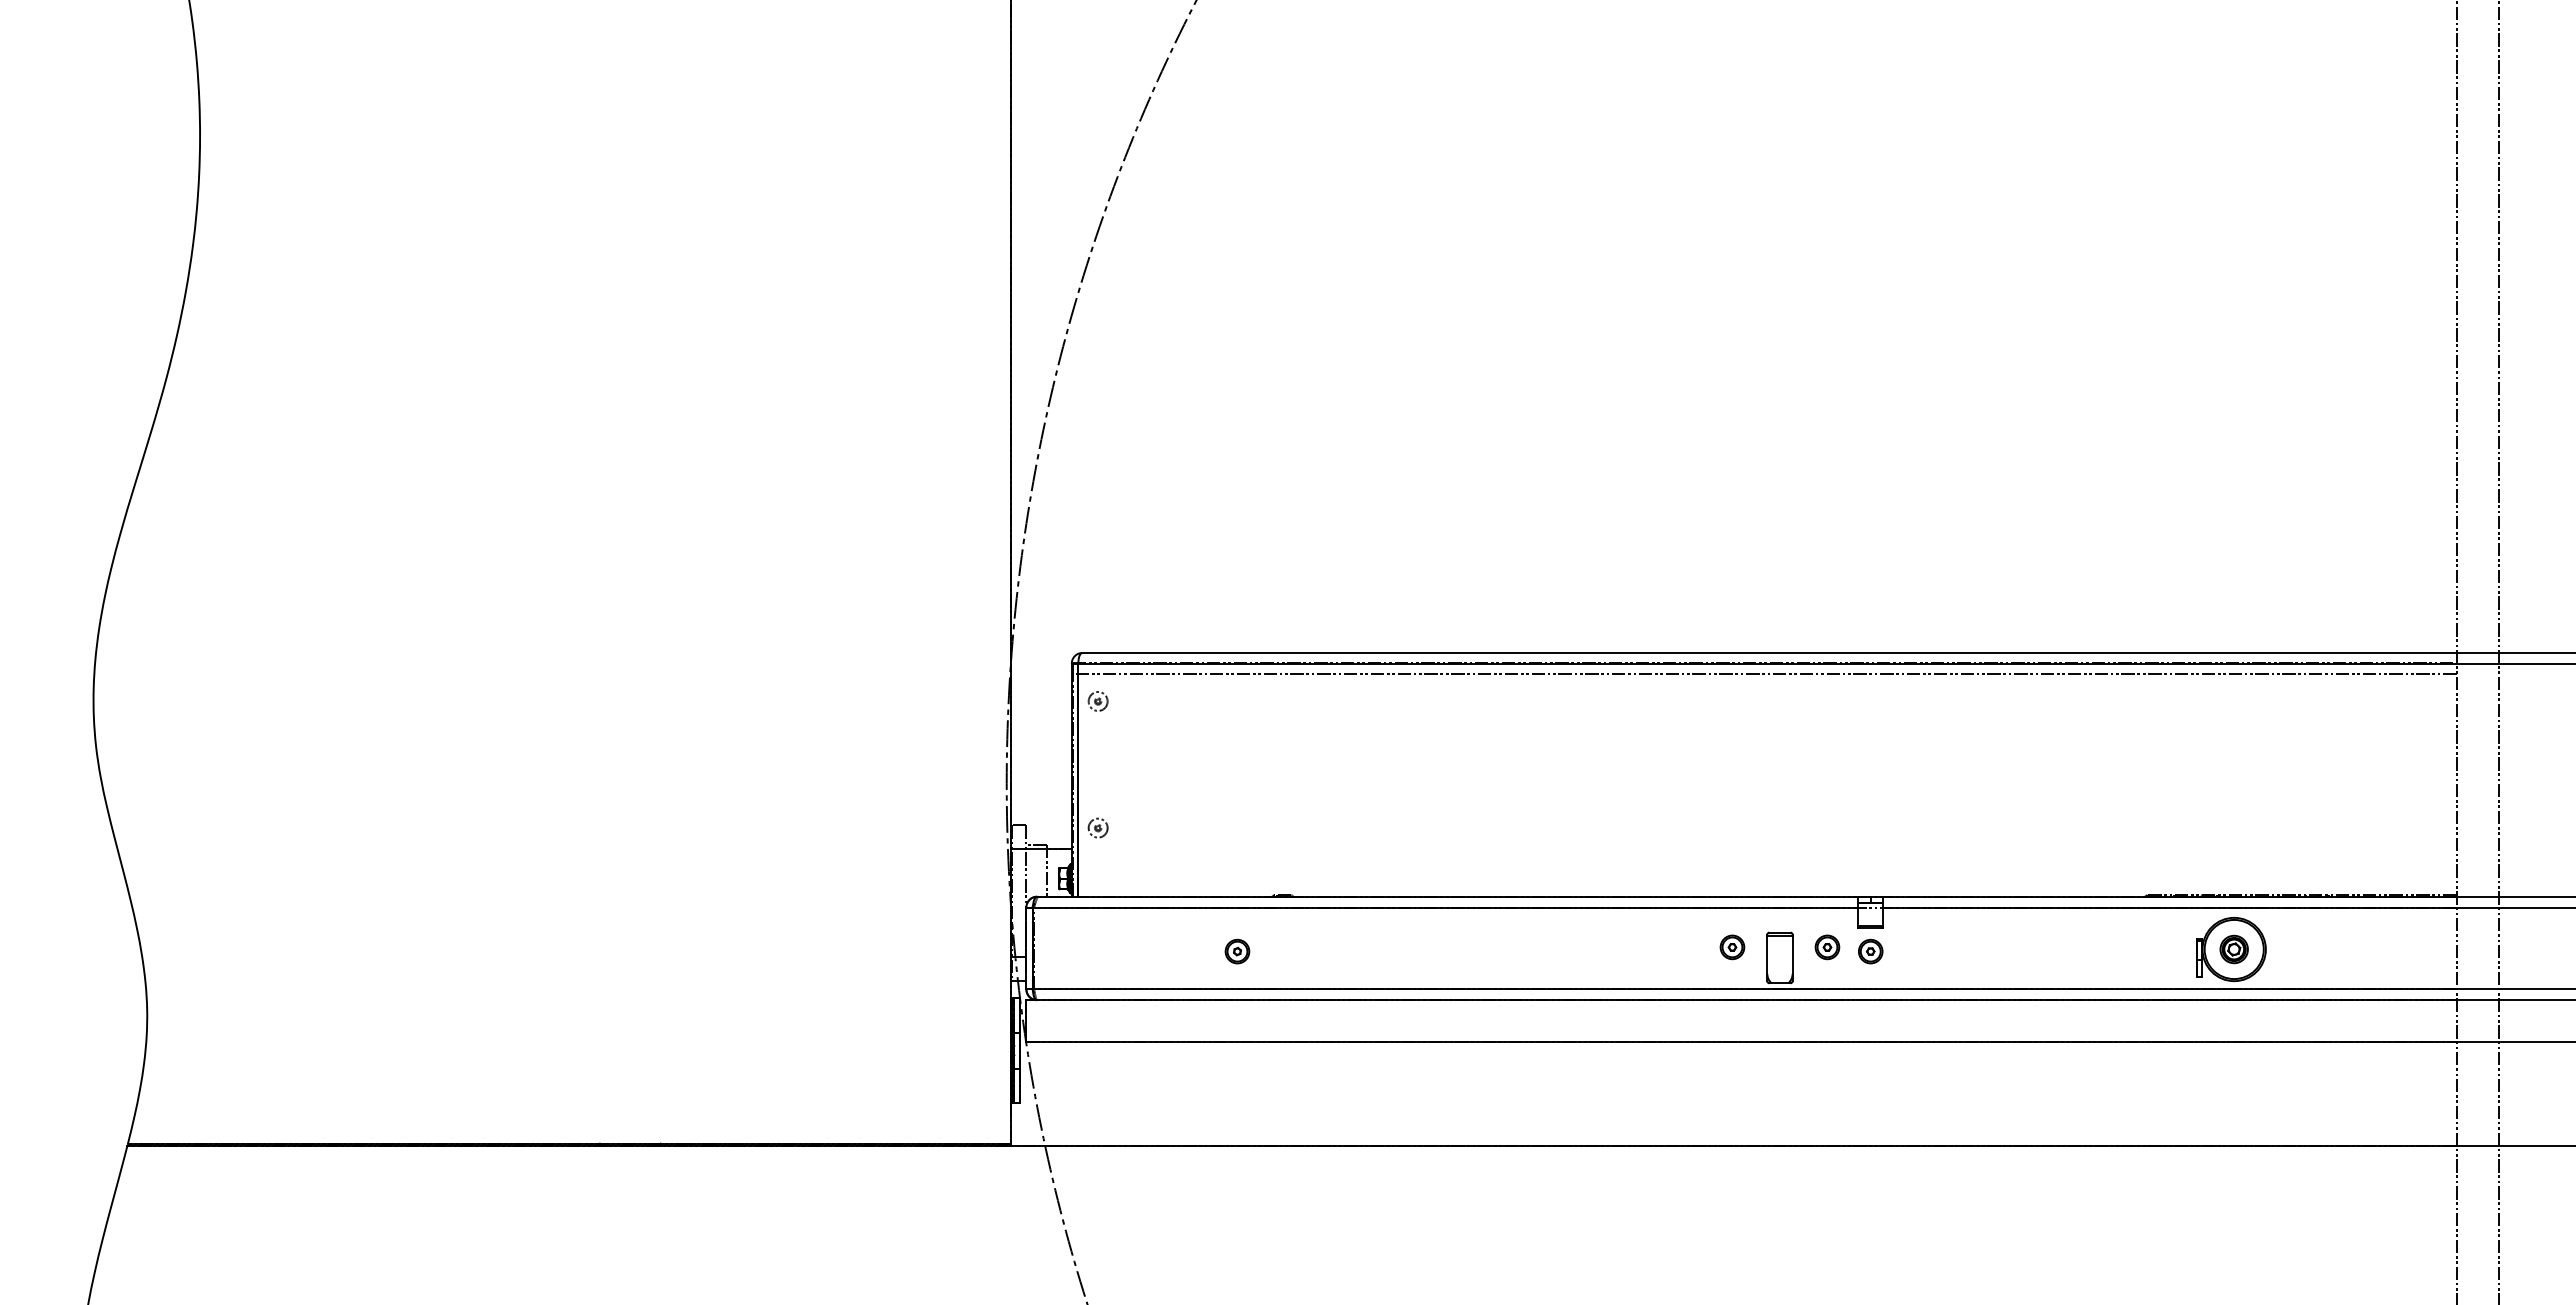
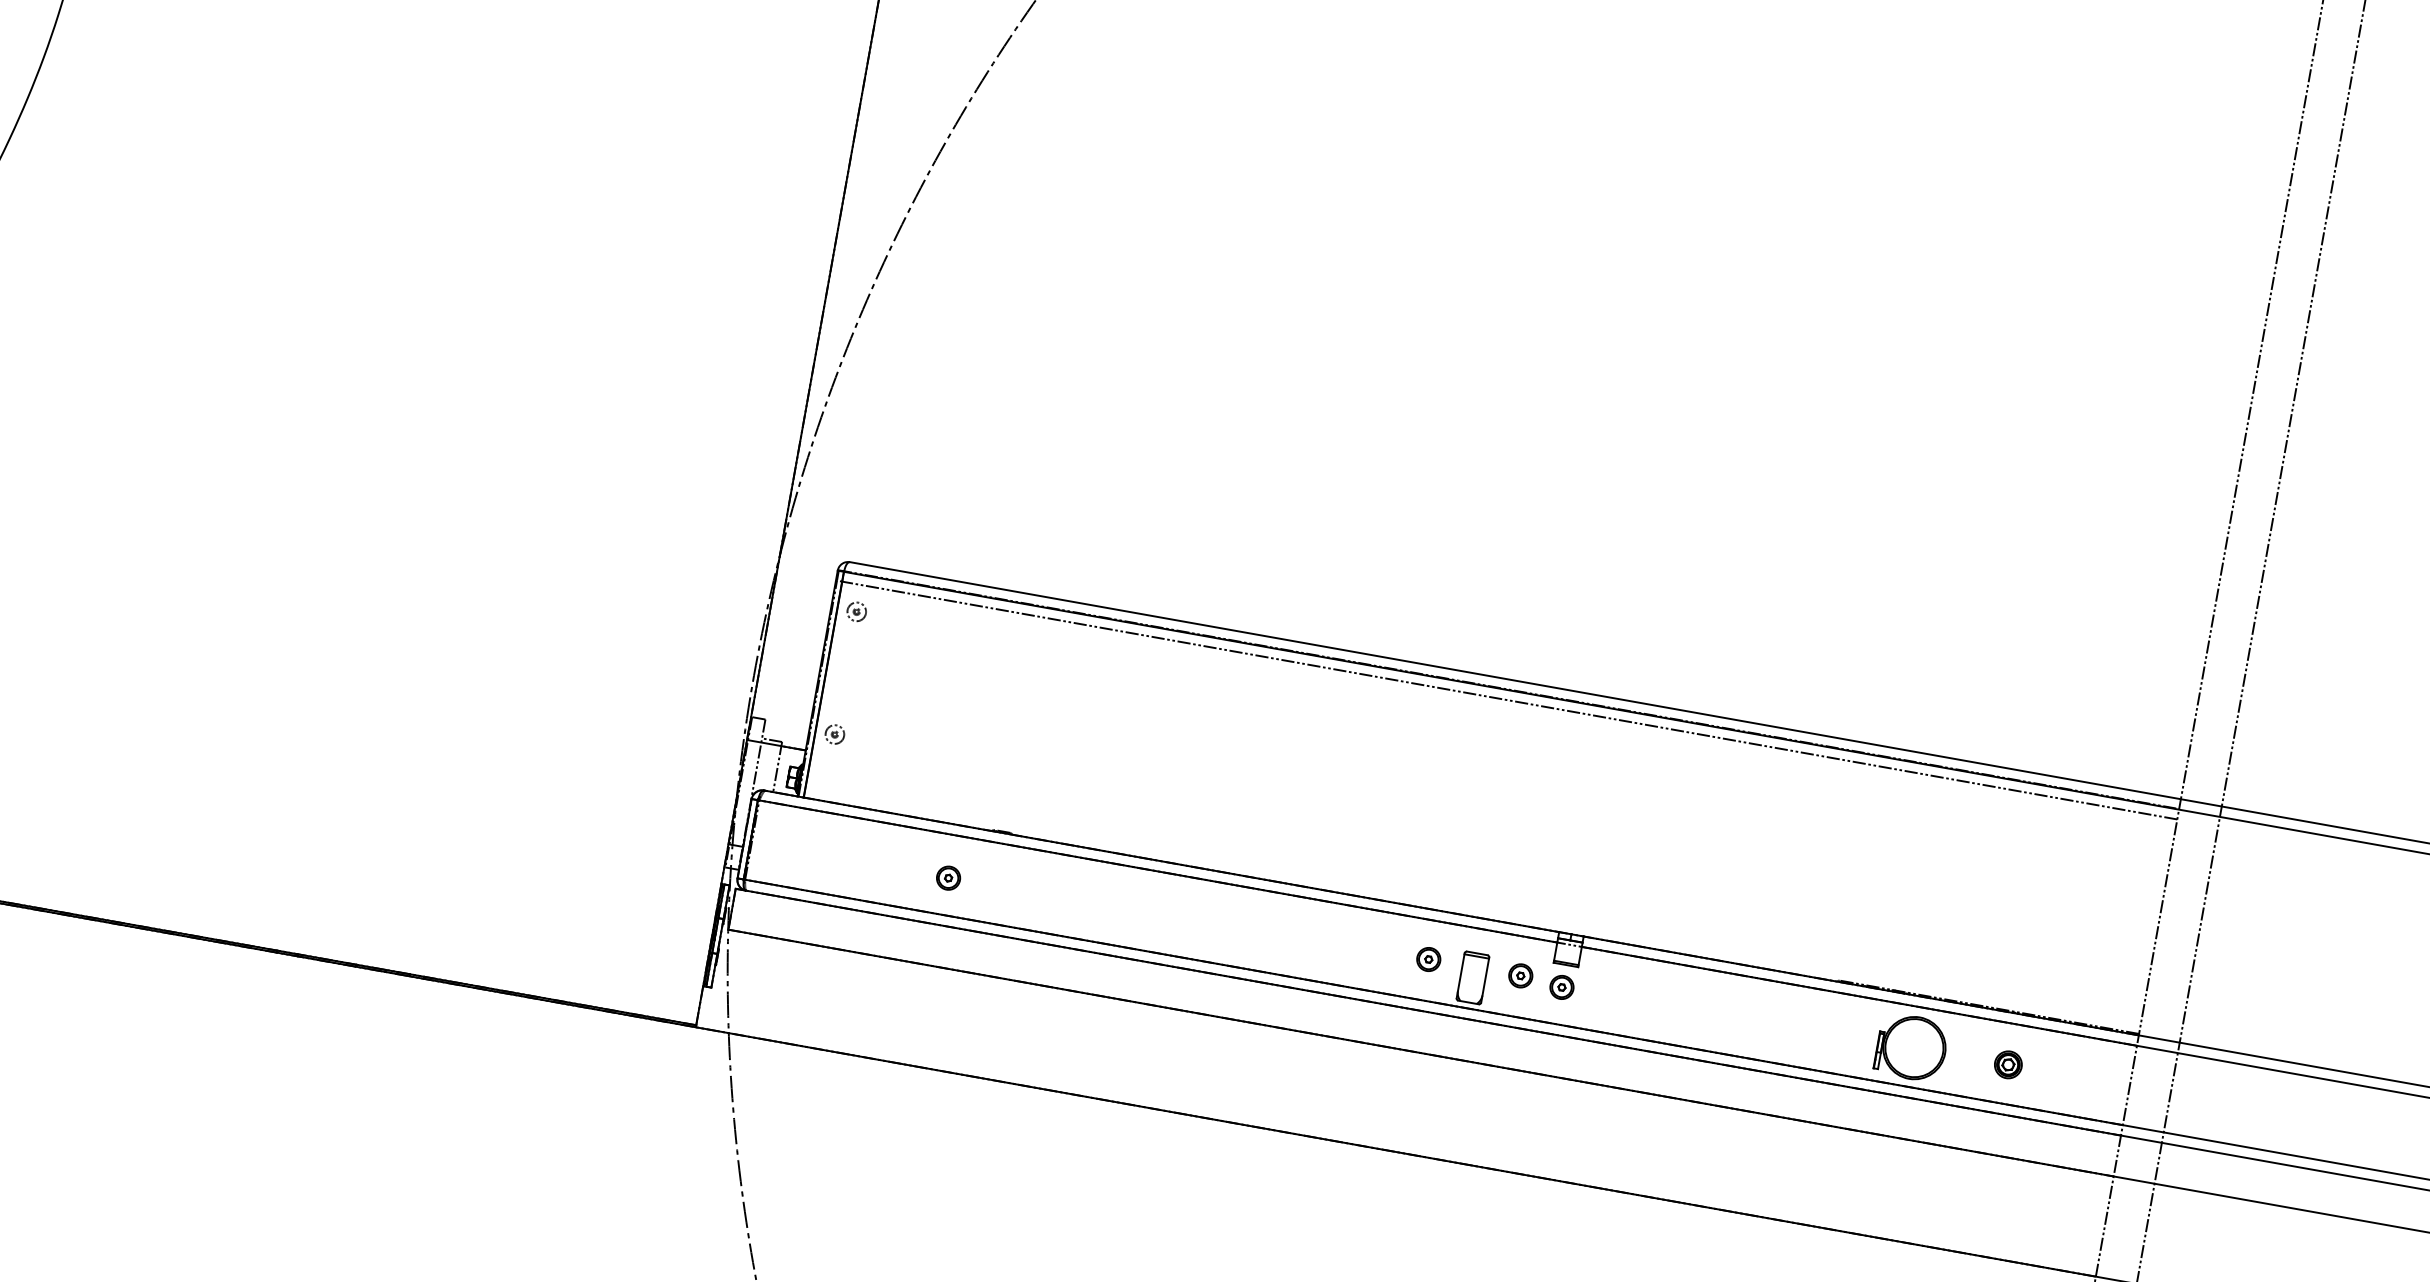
part: (2233, 949) -> (2007, 1064), moved

